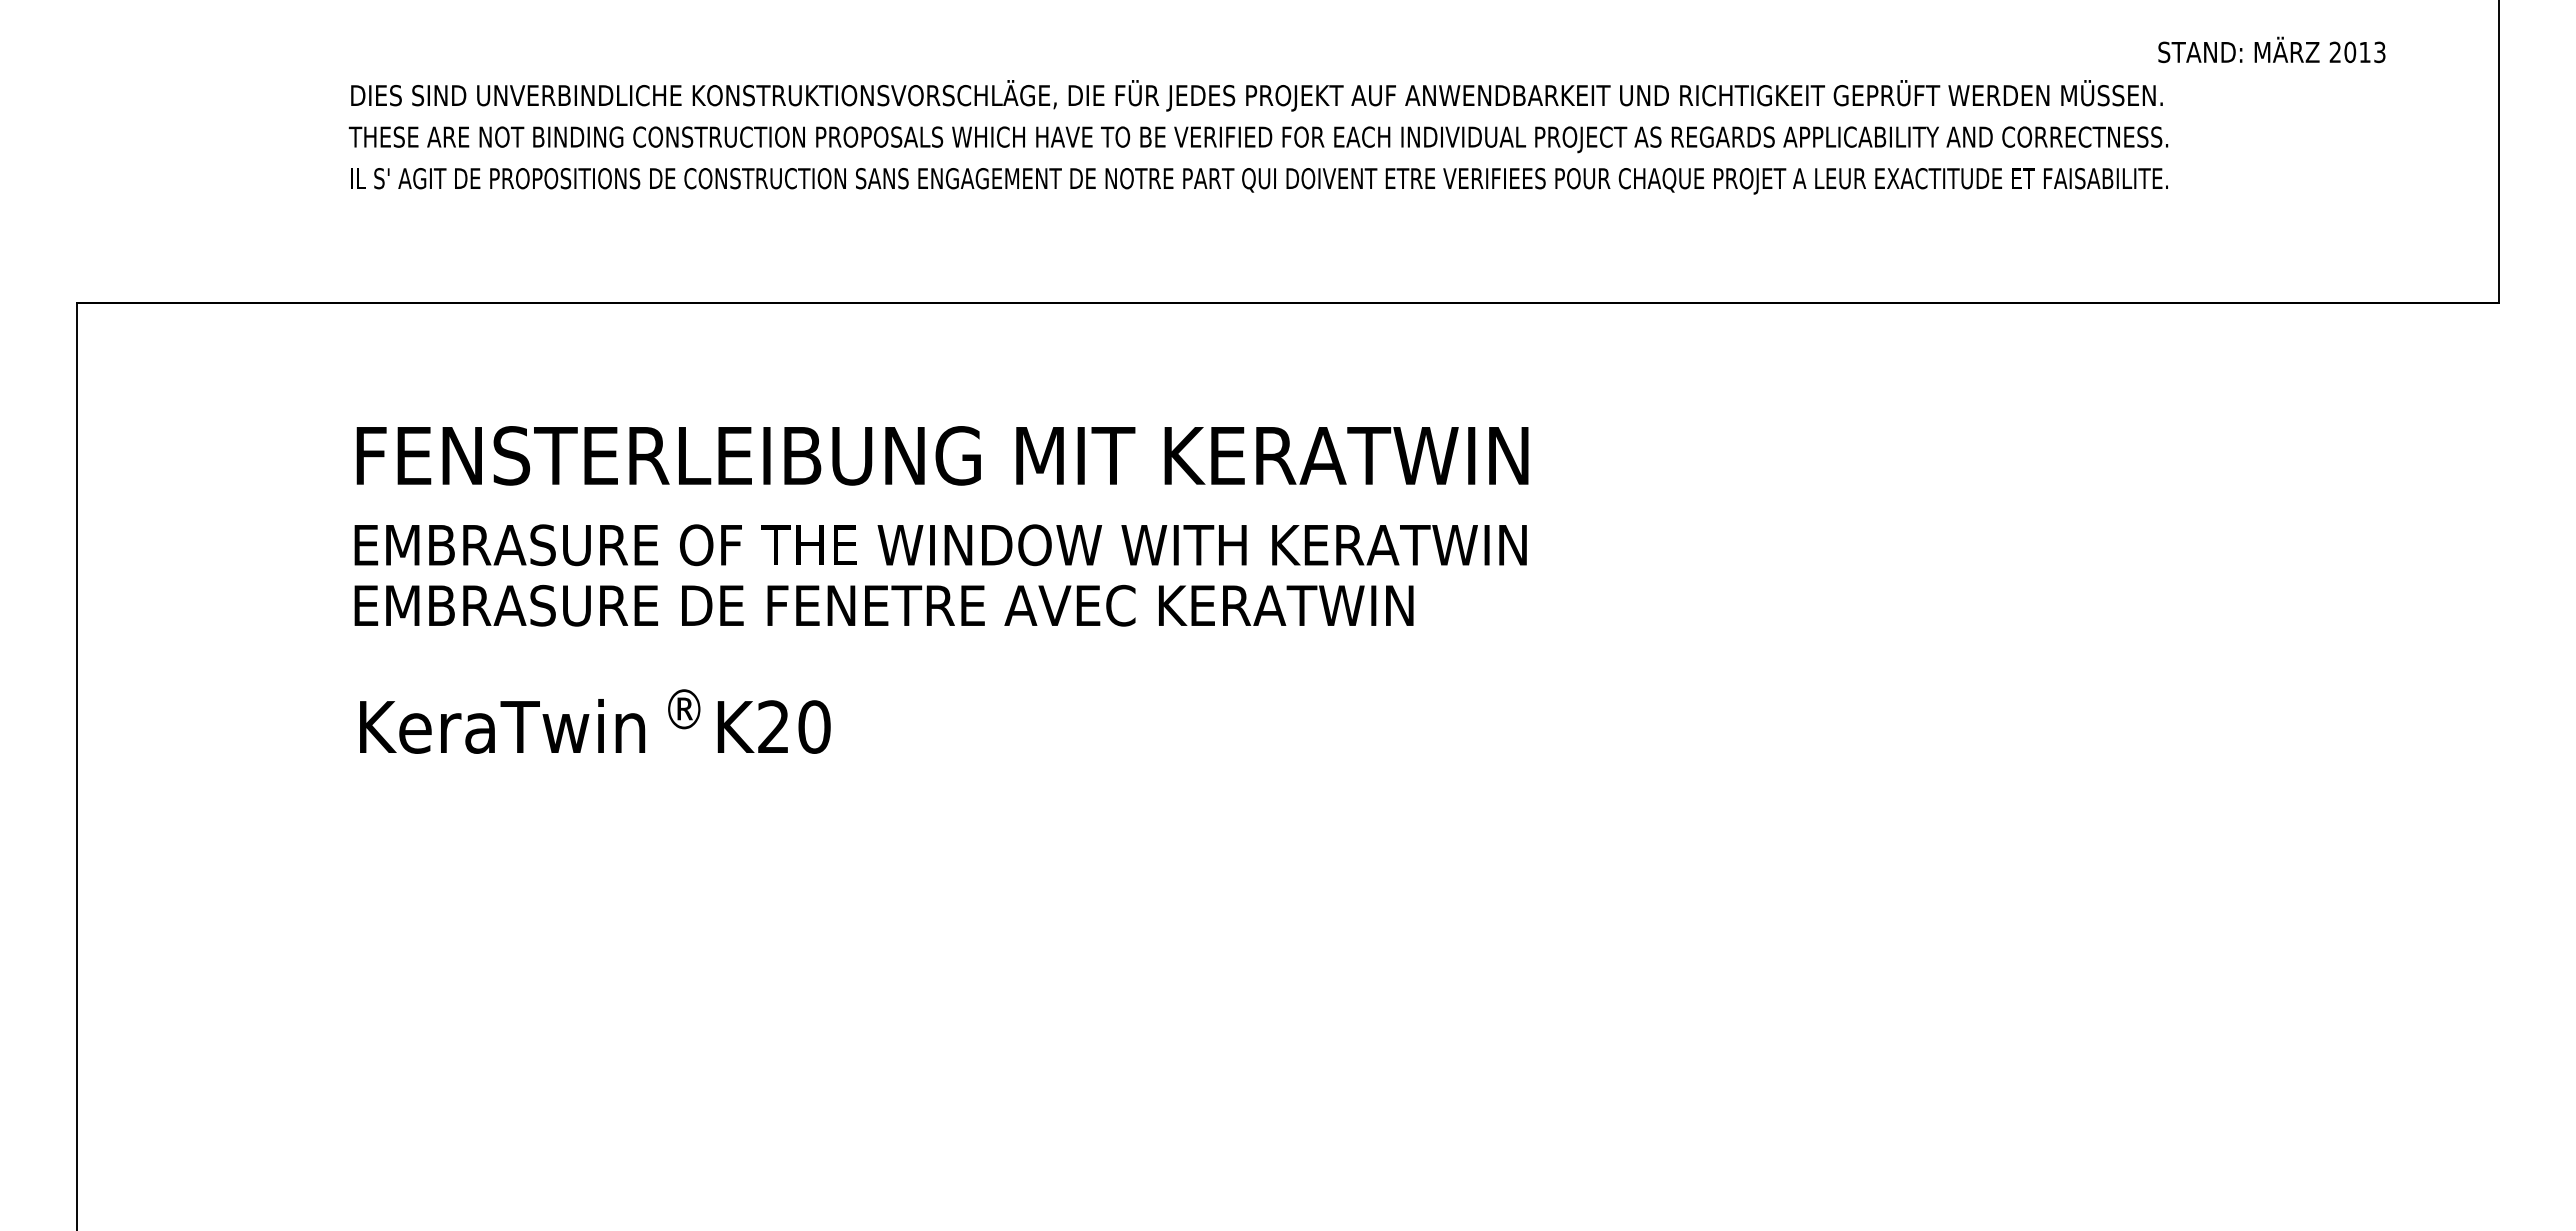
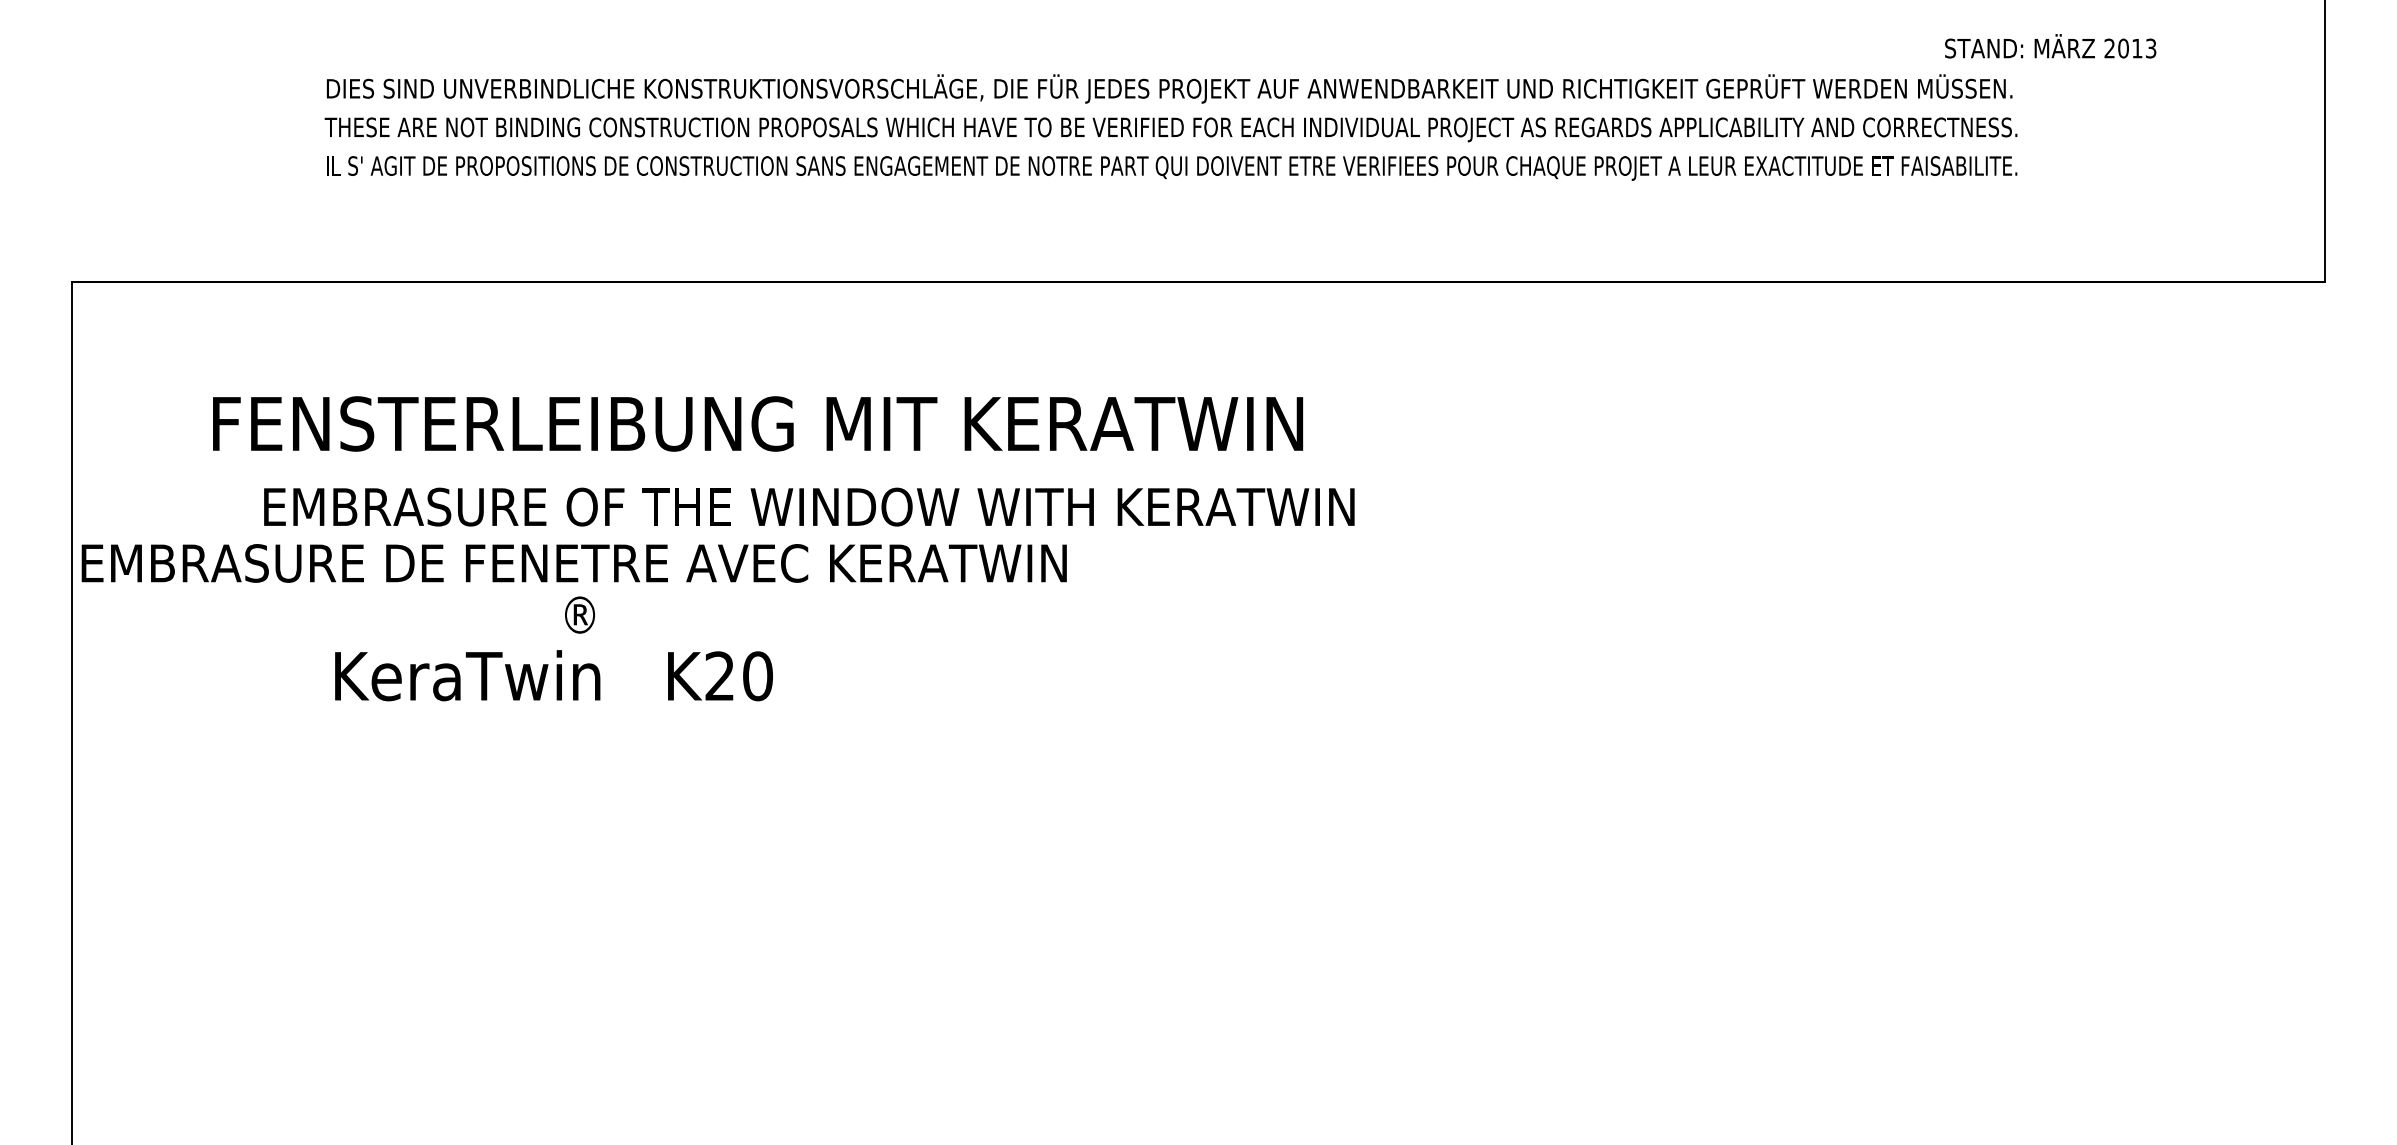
text: (2271, 49) -> (2050, 45), moved
text: (942, 455) -> (757, 423), moved
text: (940, 545) -> (809, 507), moved
text: (883, 605) -> (573, 563), moved
text: (684, 709) -> (580, 615), moved

